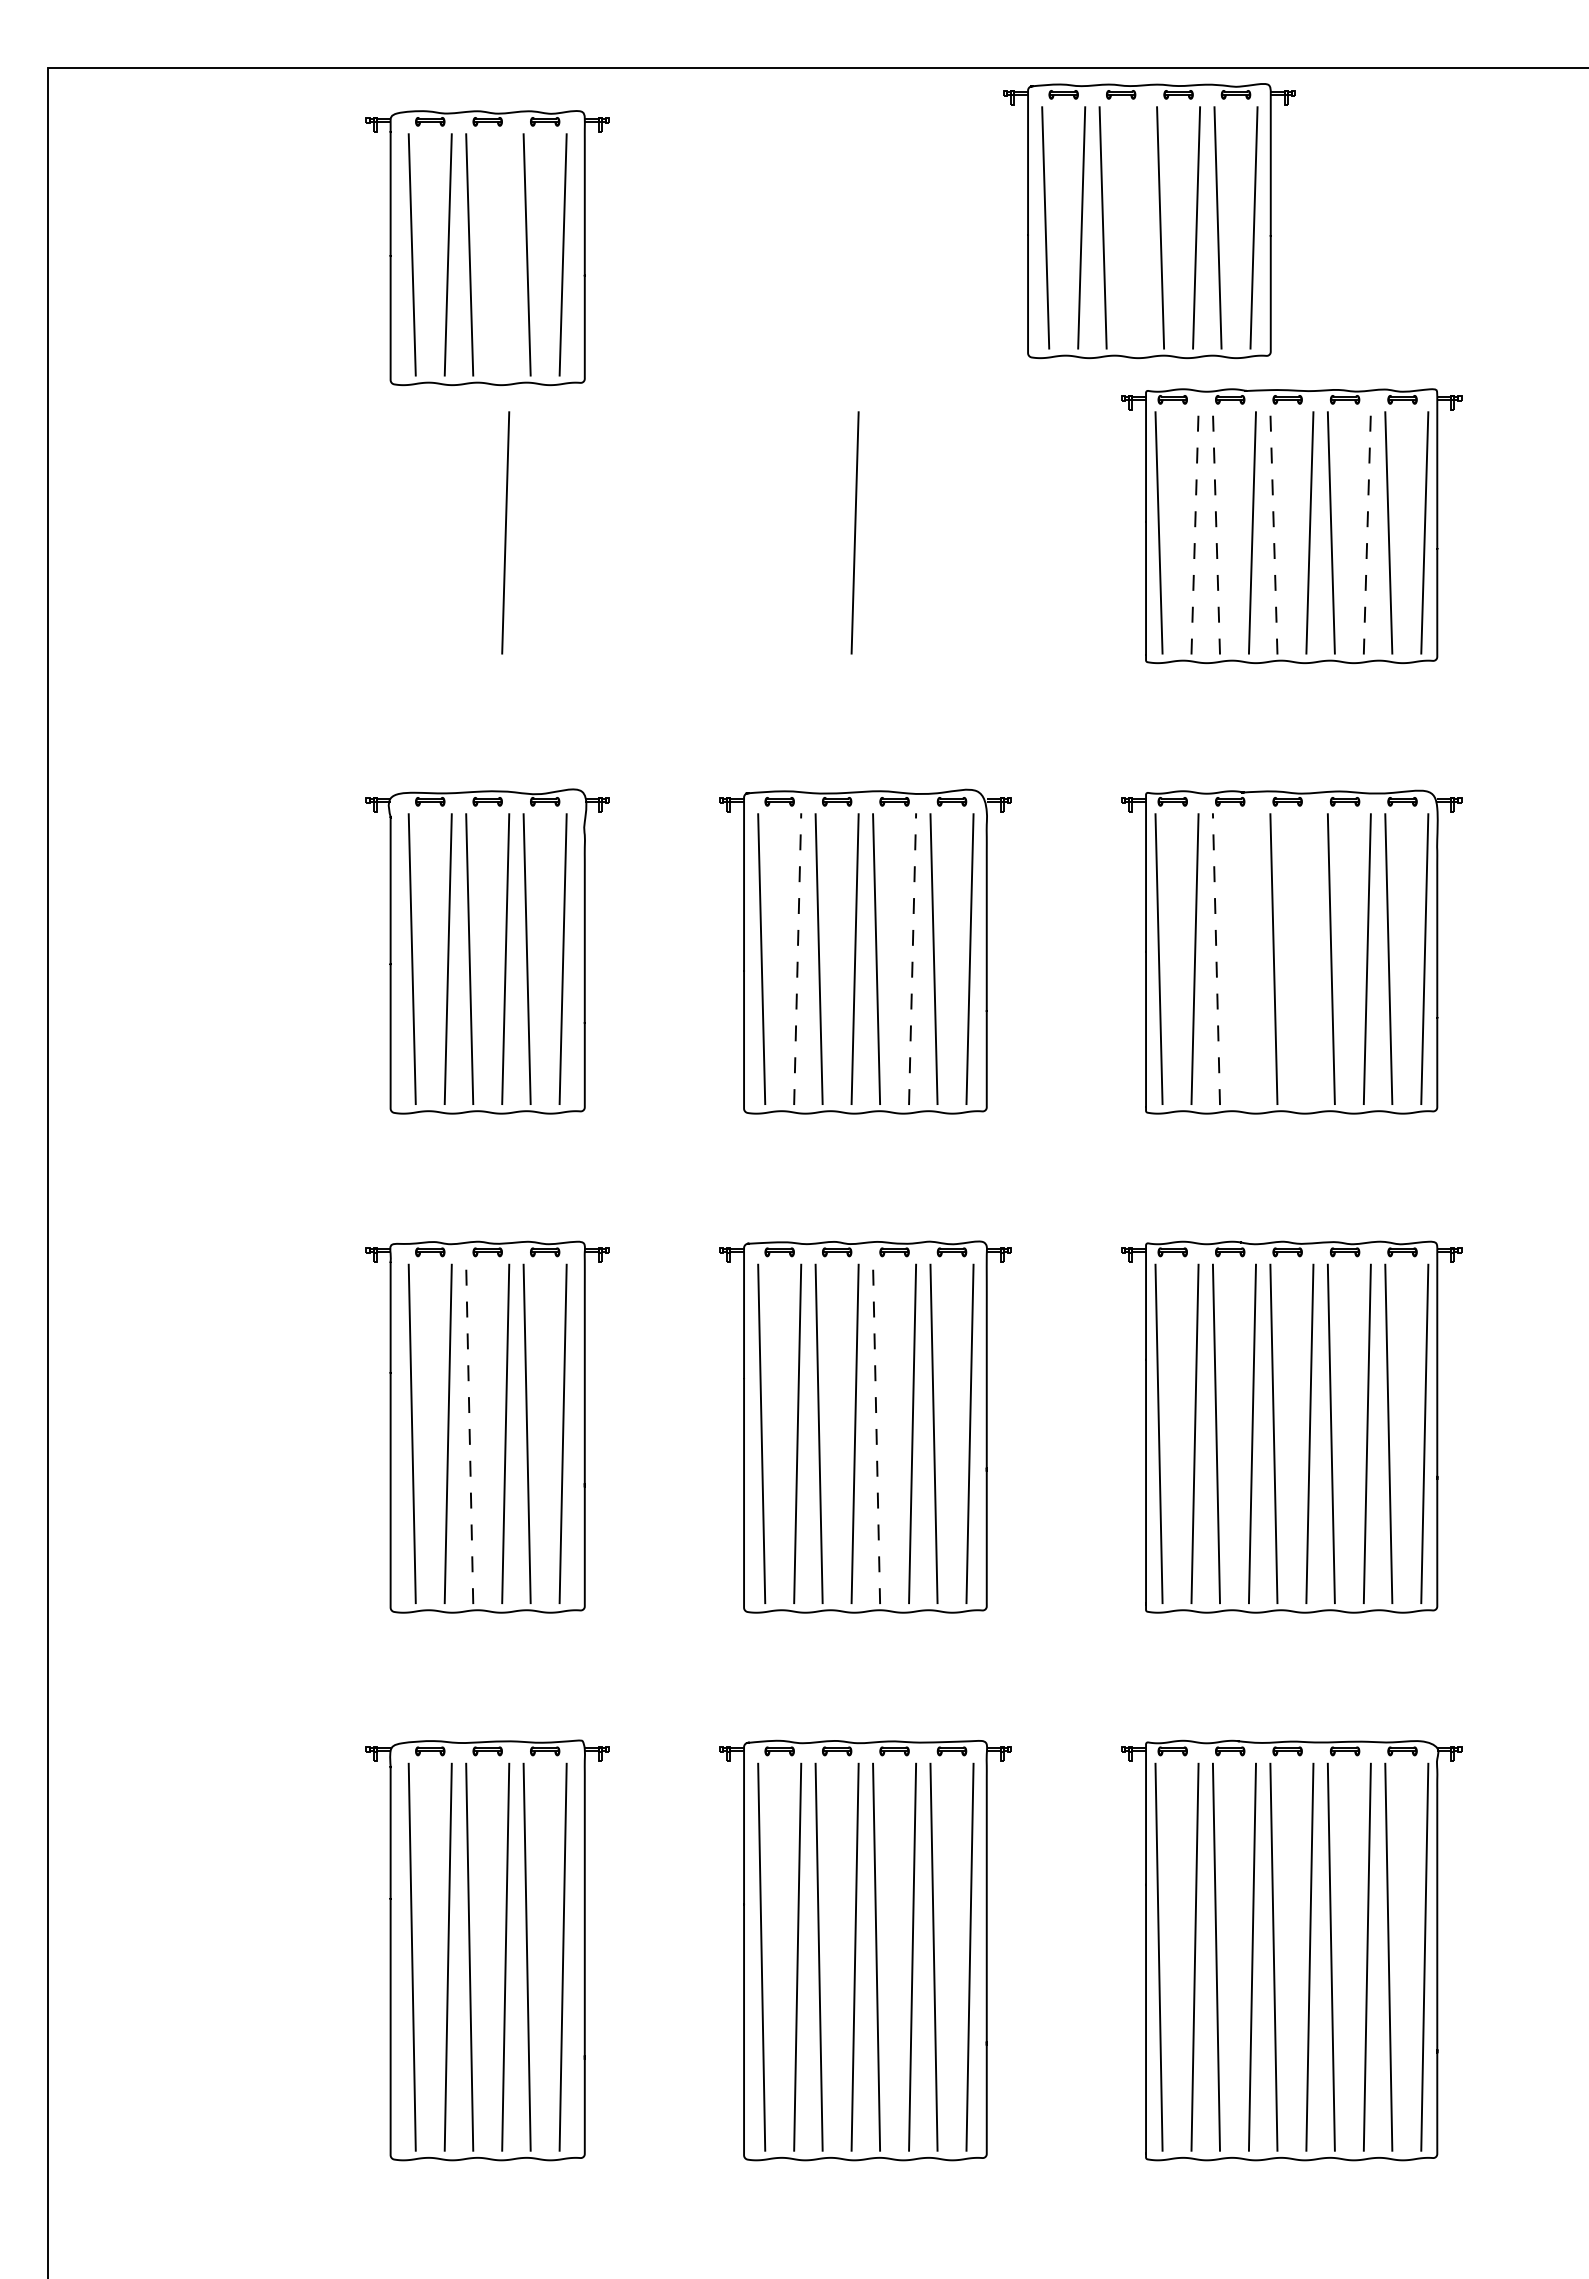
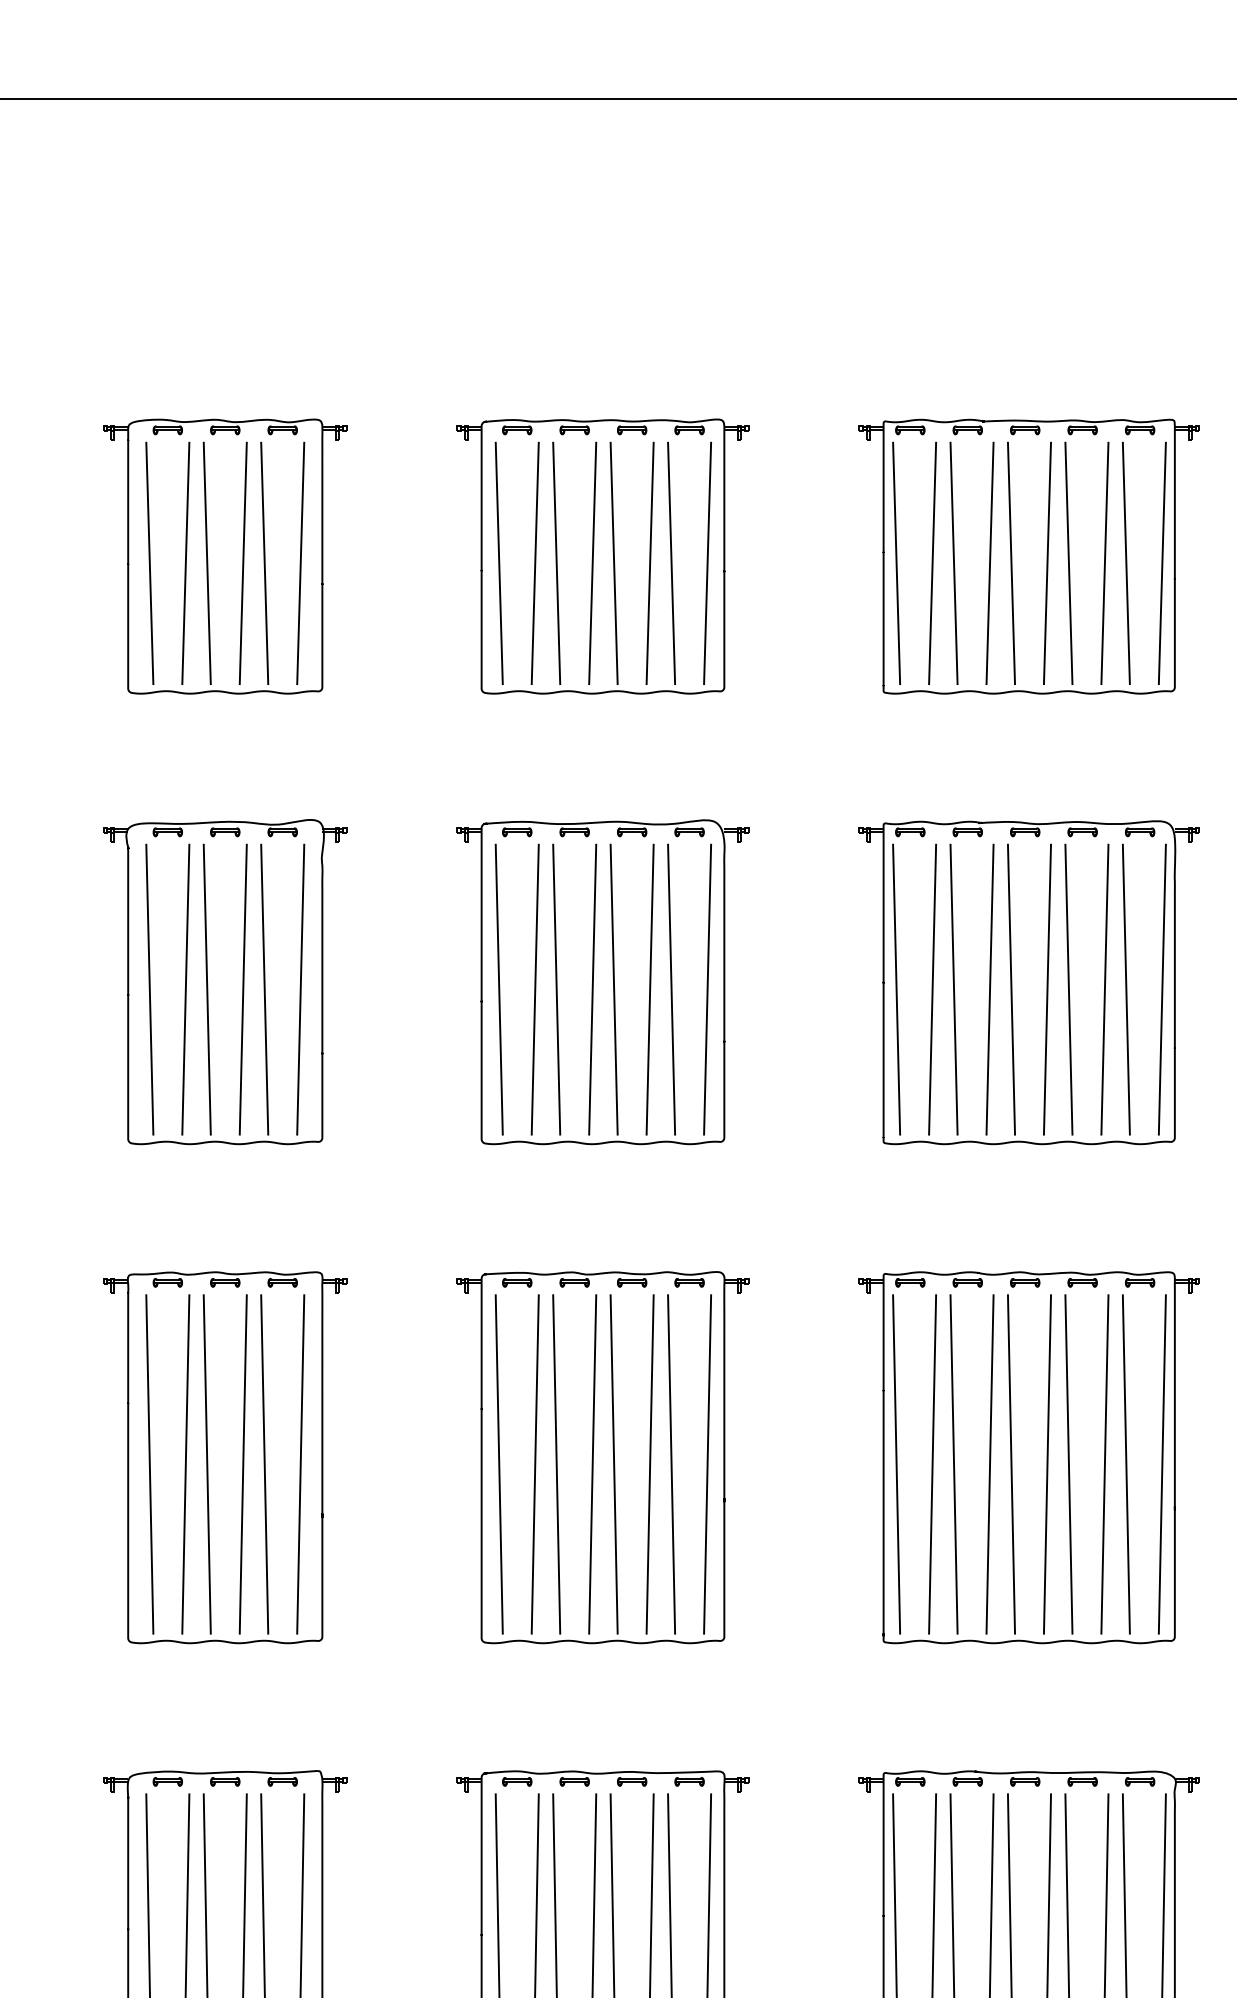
part: (1149, 221) -> (603, 557), moved
part: (487, 248) -> (225, 557), moved
line: (1195, 532) -> (933, 563), dashed -> solid
line: (1216, 532) -> (954, 563), dashed -> solid
line: (1273, 532) -> (1011, 563), dashed -> solid
line: (1367, 532) -> (1105, 563), dashed -> solid
line: (1252, 958) -> (990, 989), added
line: (1309, 958) -> (1047, 989), added
line: (797, 959) -> (535, 990), dashed -> solid
line: (912, 959) -> (650, 990), dashed -> solid
line: (1216, 959) -> (954, 990), dashed -> solid
line: (469, 1433) -> (207, 1464), dashed -> solid
line: (876, 1433) -> (614, 1464), dashed -> solid

